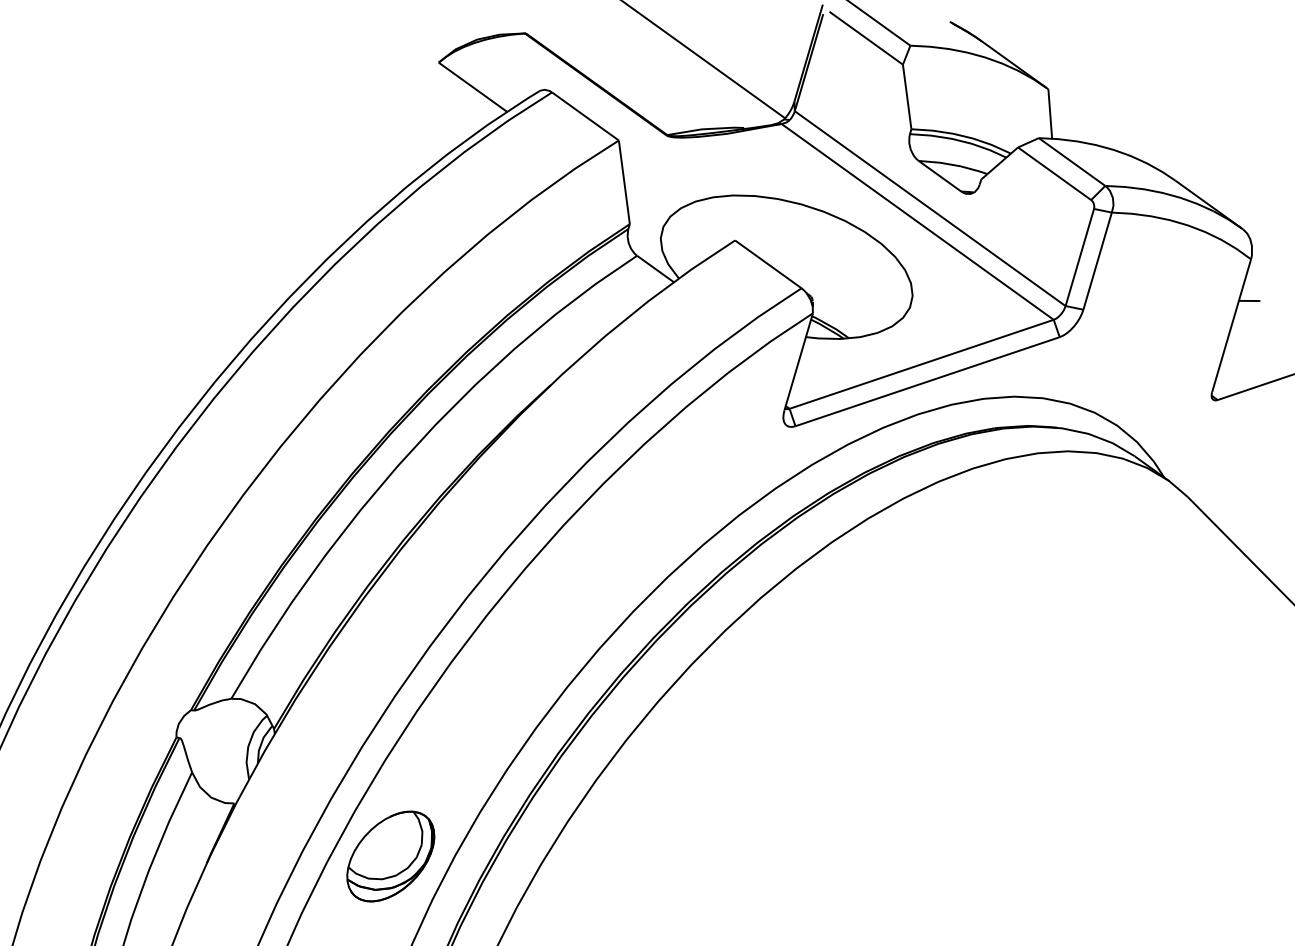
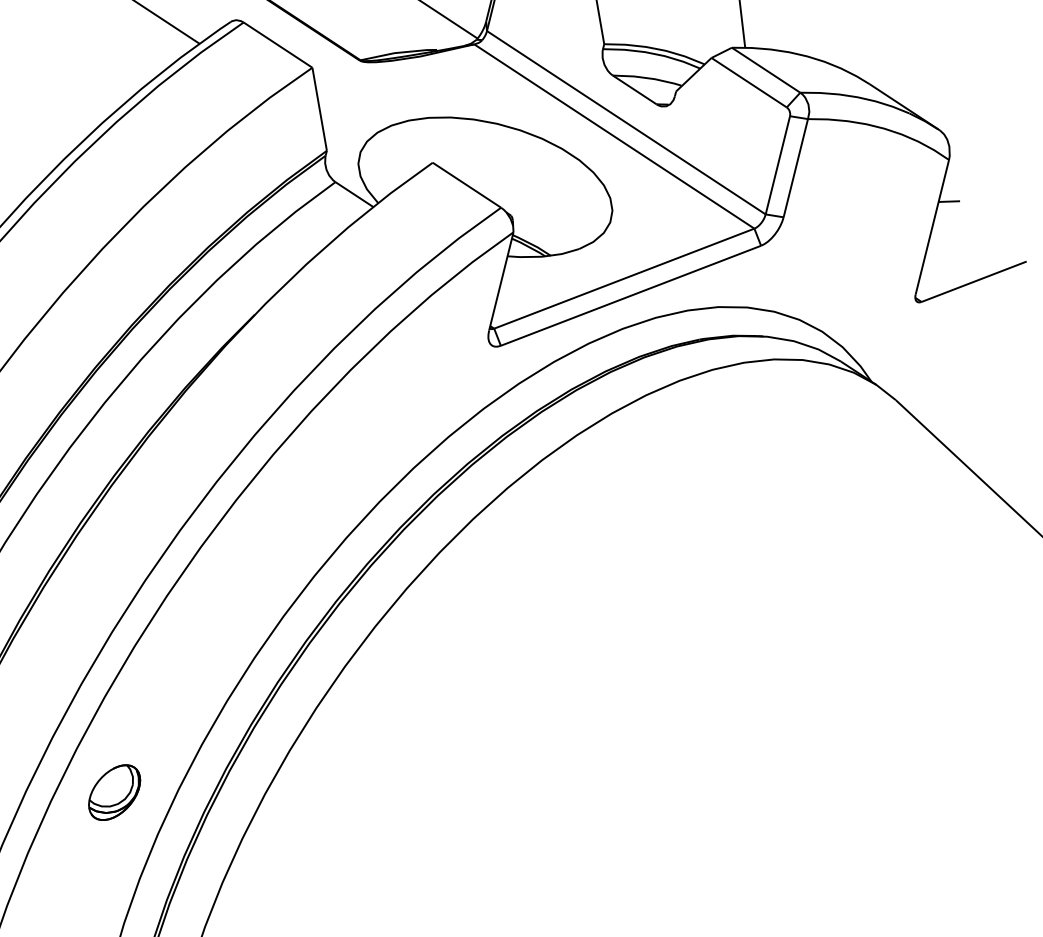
part: (390, 856) -> (114, 792), size x0.6

